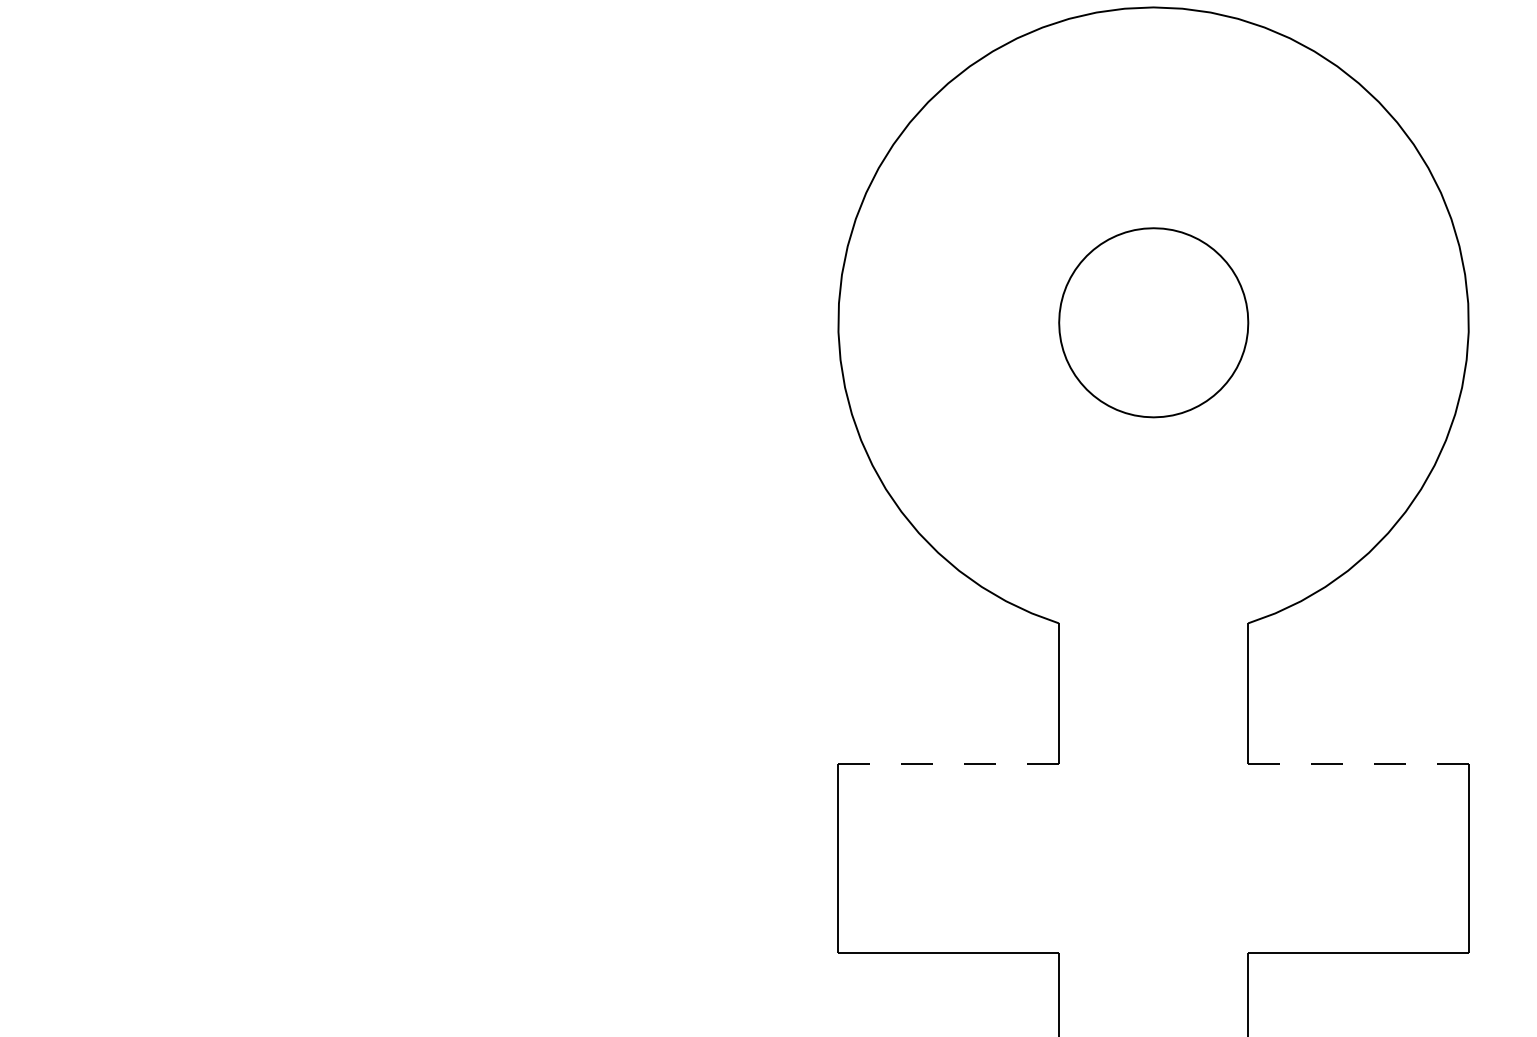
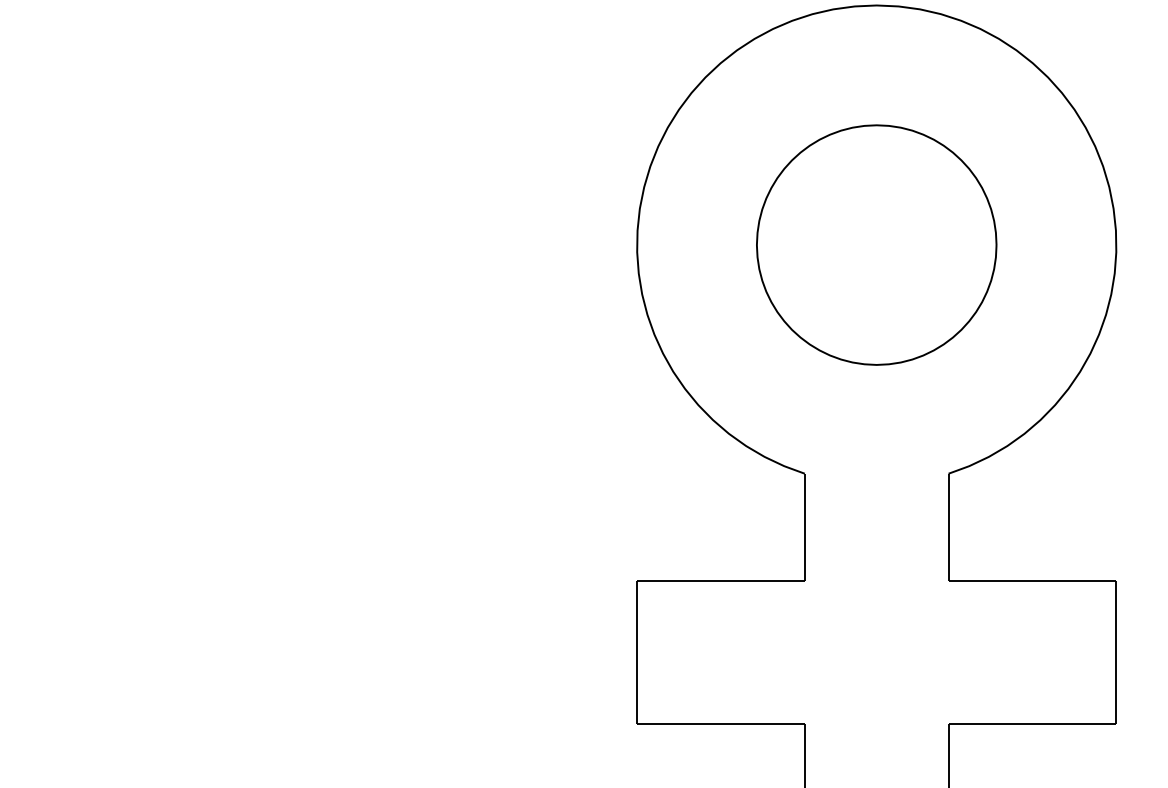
part: (1153, 322) -> (876, 245), size x1.67
line: (949, 764) -> (721, 581), dashed -> solid
line: (1358, 764) -> (1032, 581), dashed -> solid

